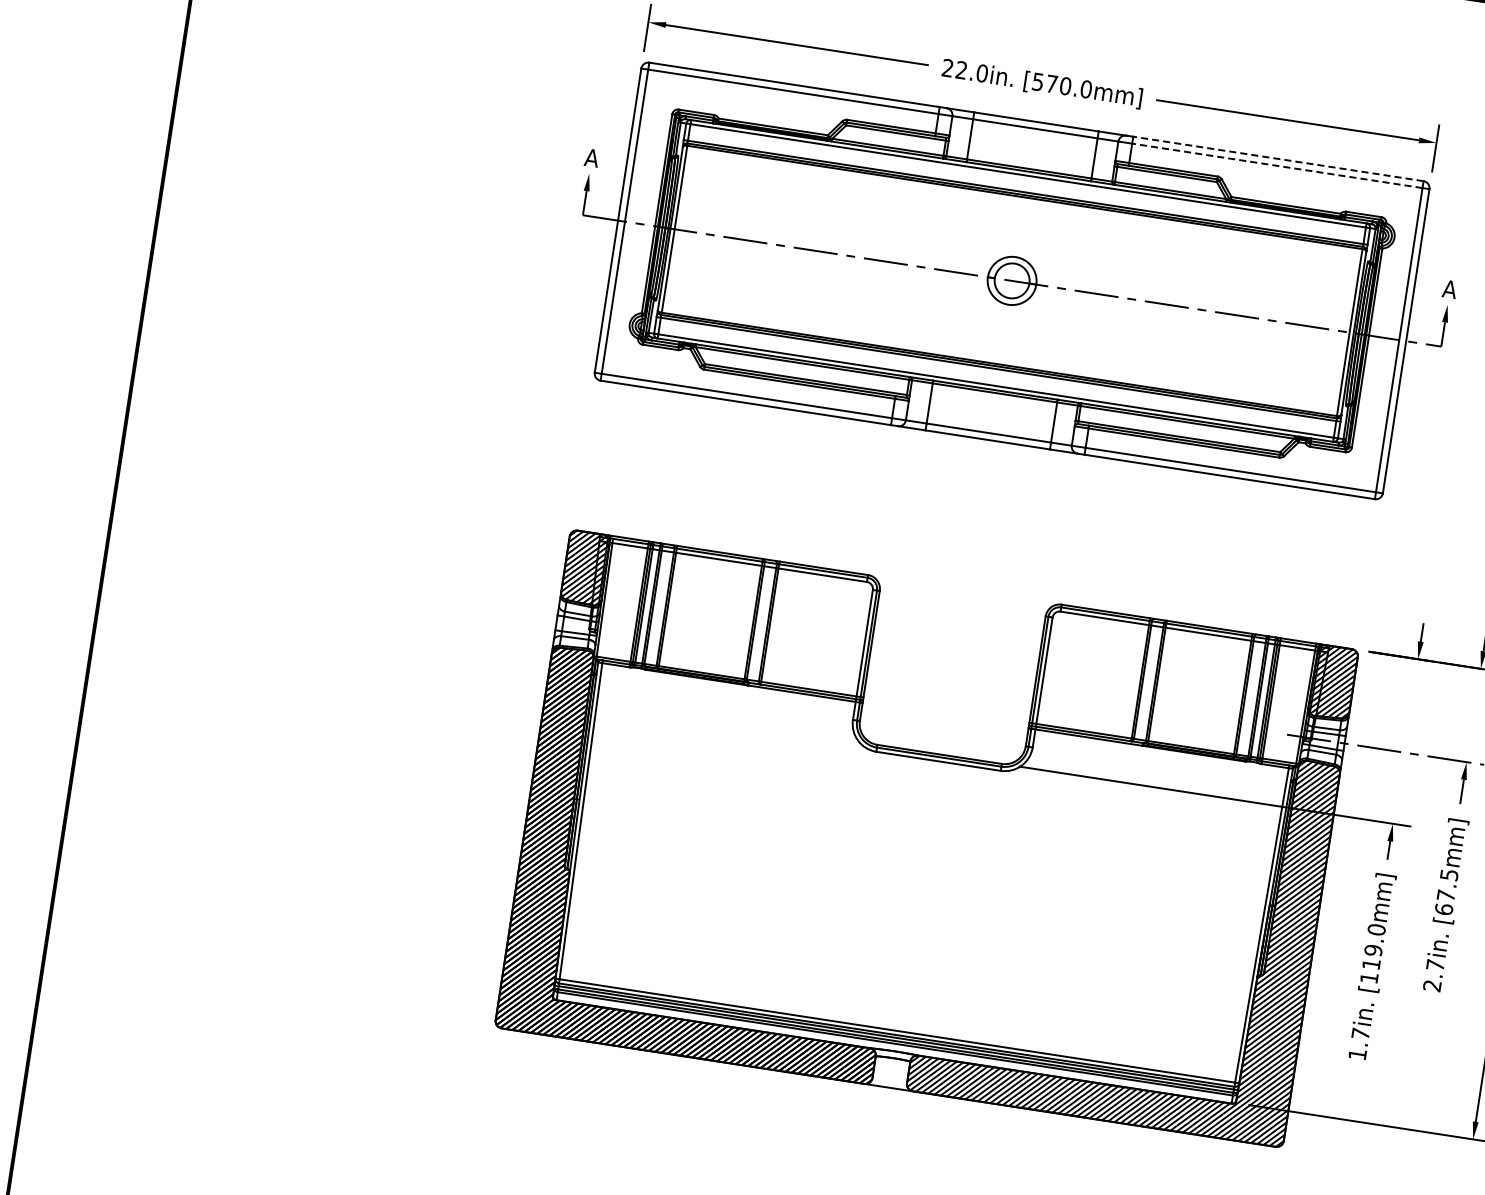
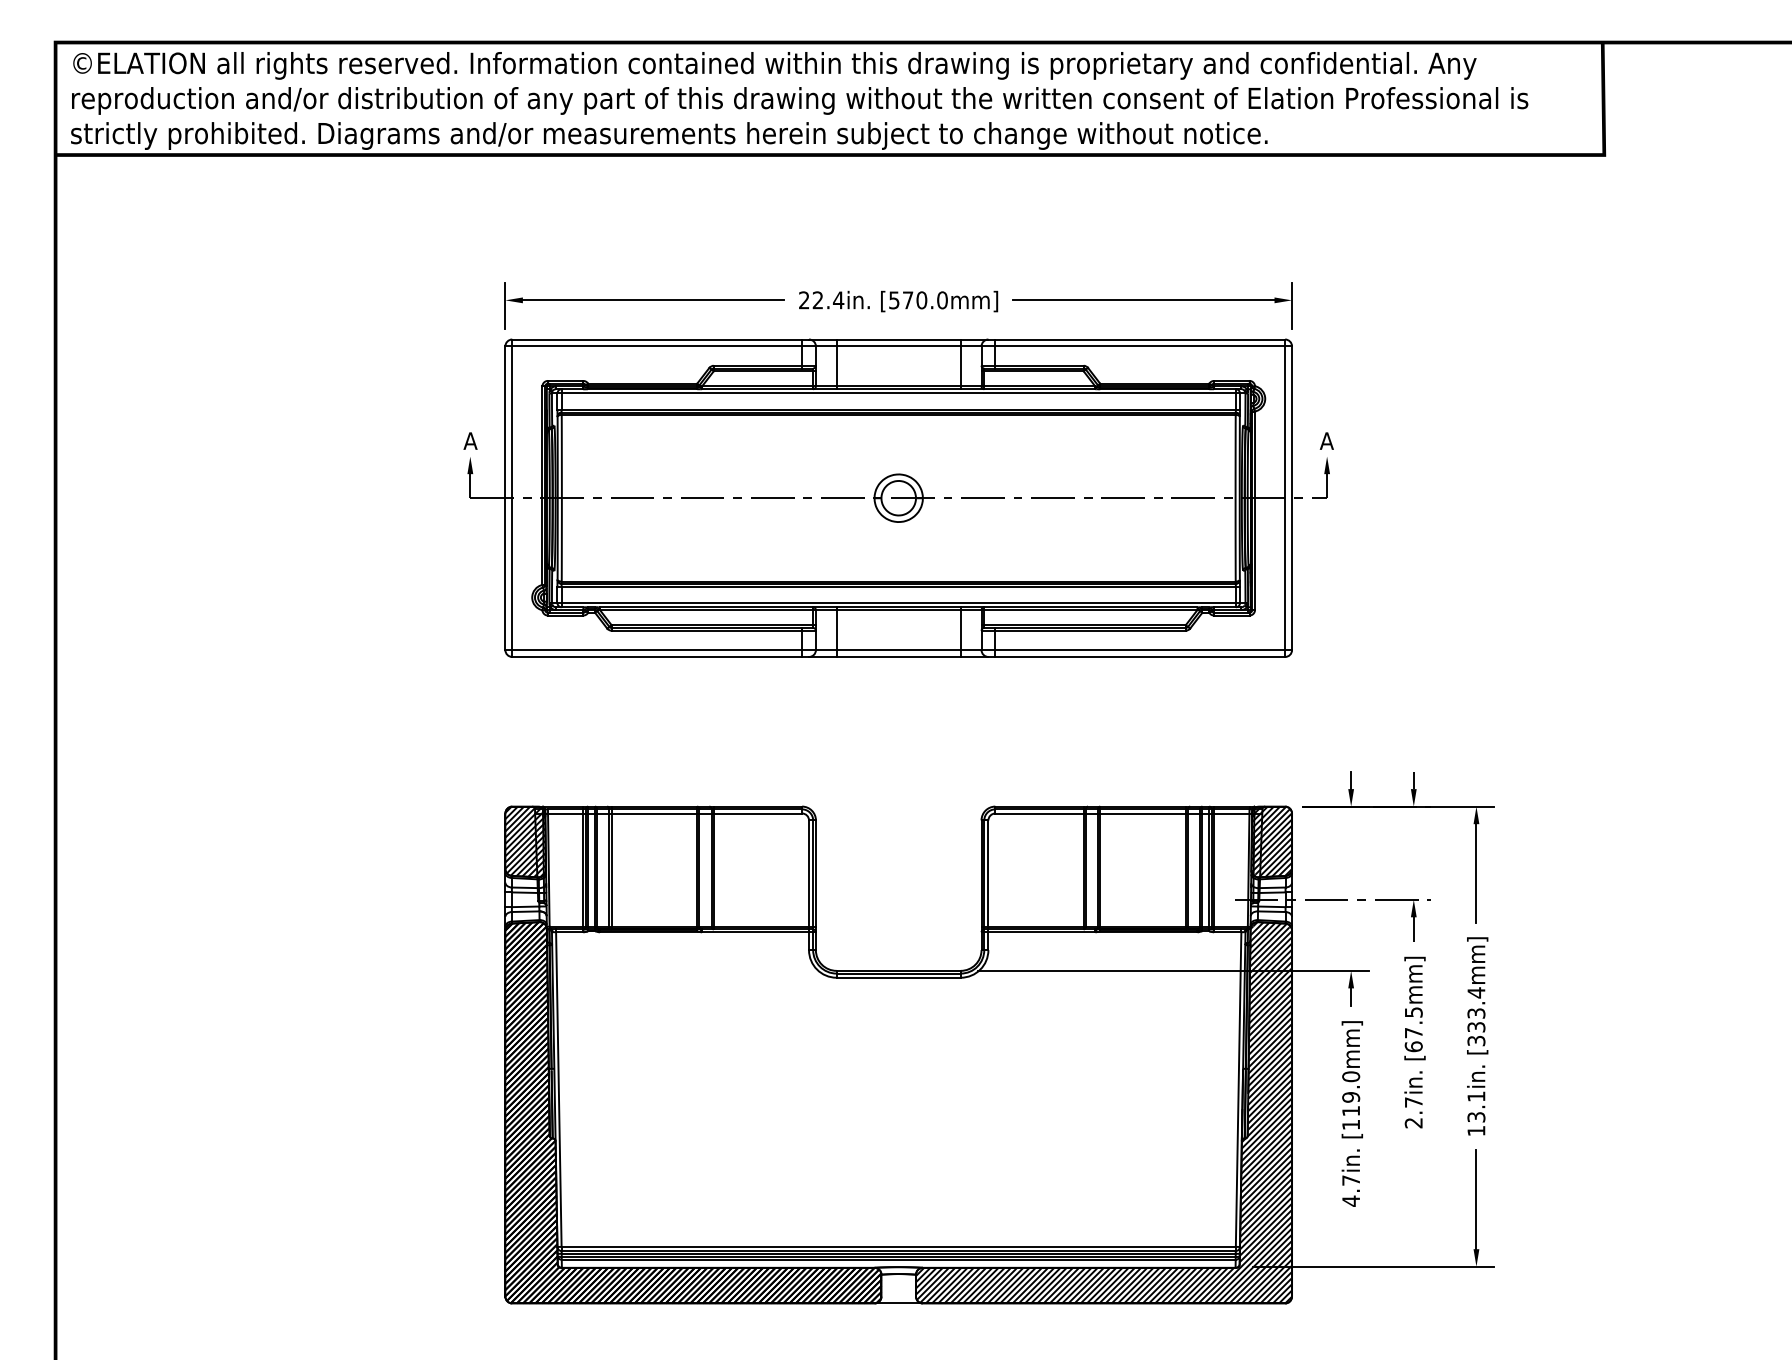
text: (982, 73) -> (838, 300), 22.0in. -> 22.4in.
line: (1278, 158) -> (1140, 339), dashed -> solid
line: (1277, 165) -> (1140, 346), dashed -> solid
text: (1357, 1053) -> (1350, 1200), 1.7in. -> 4.7in.

